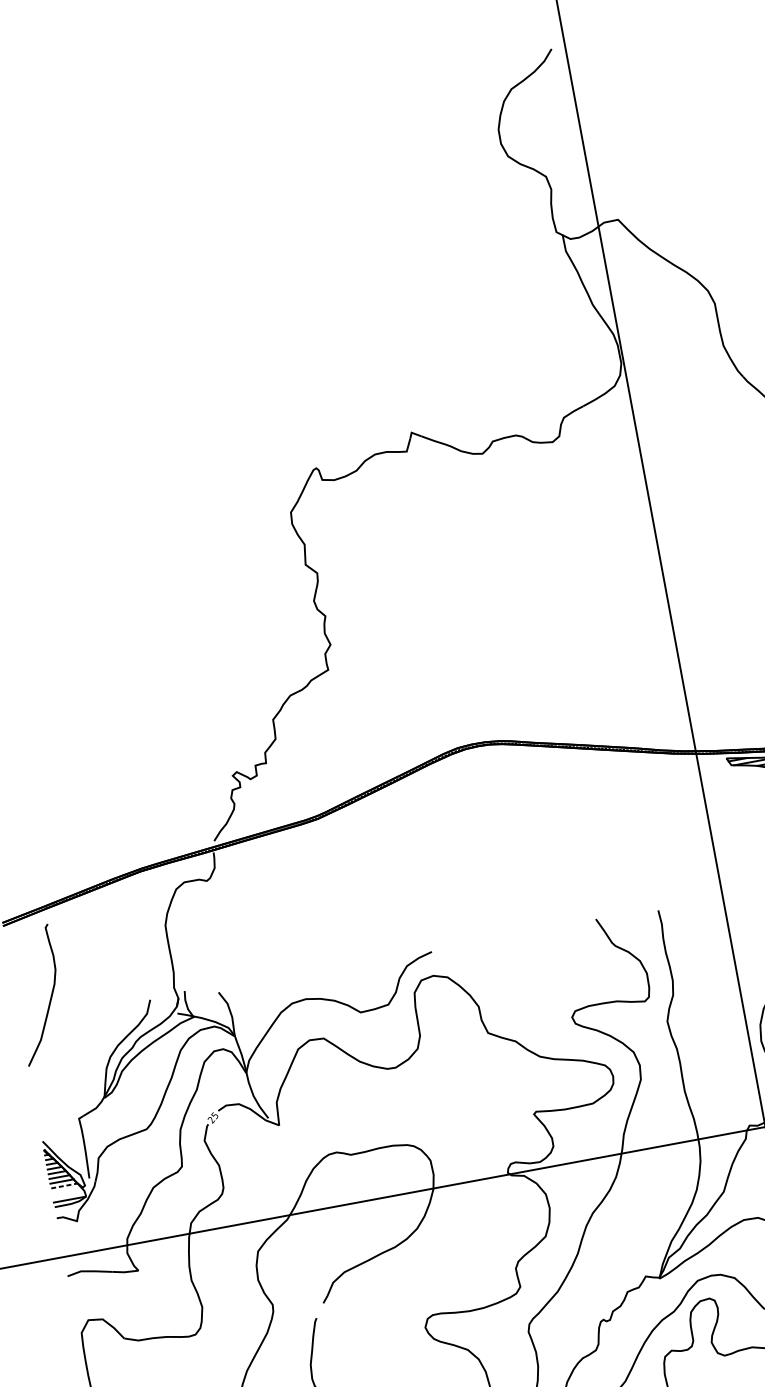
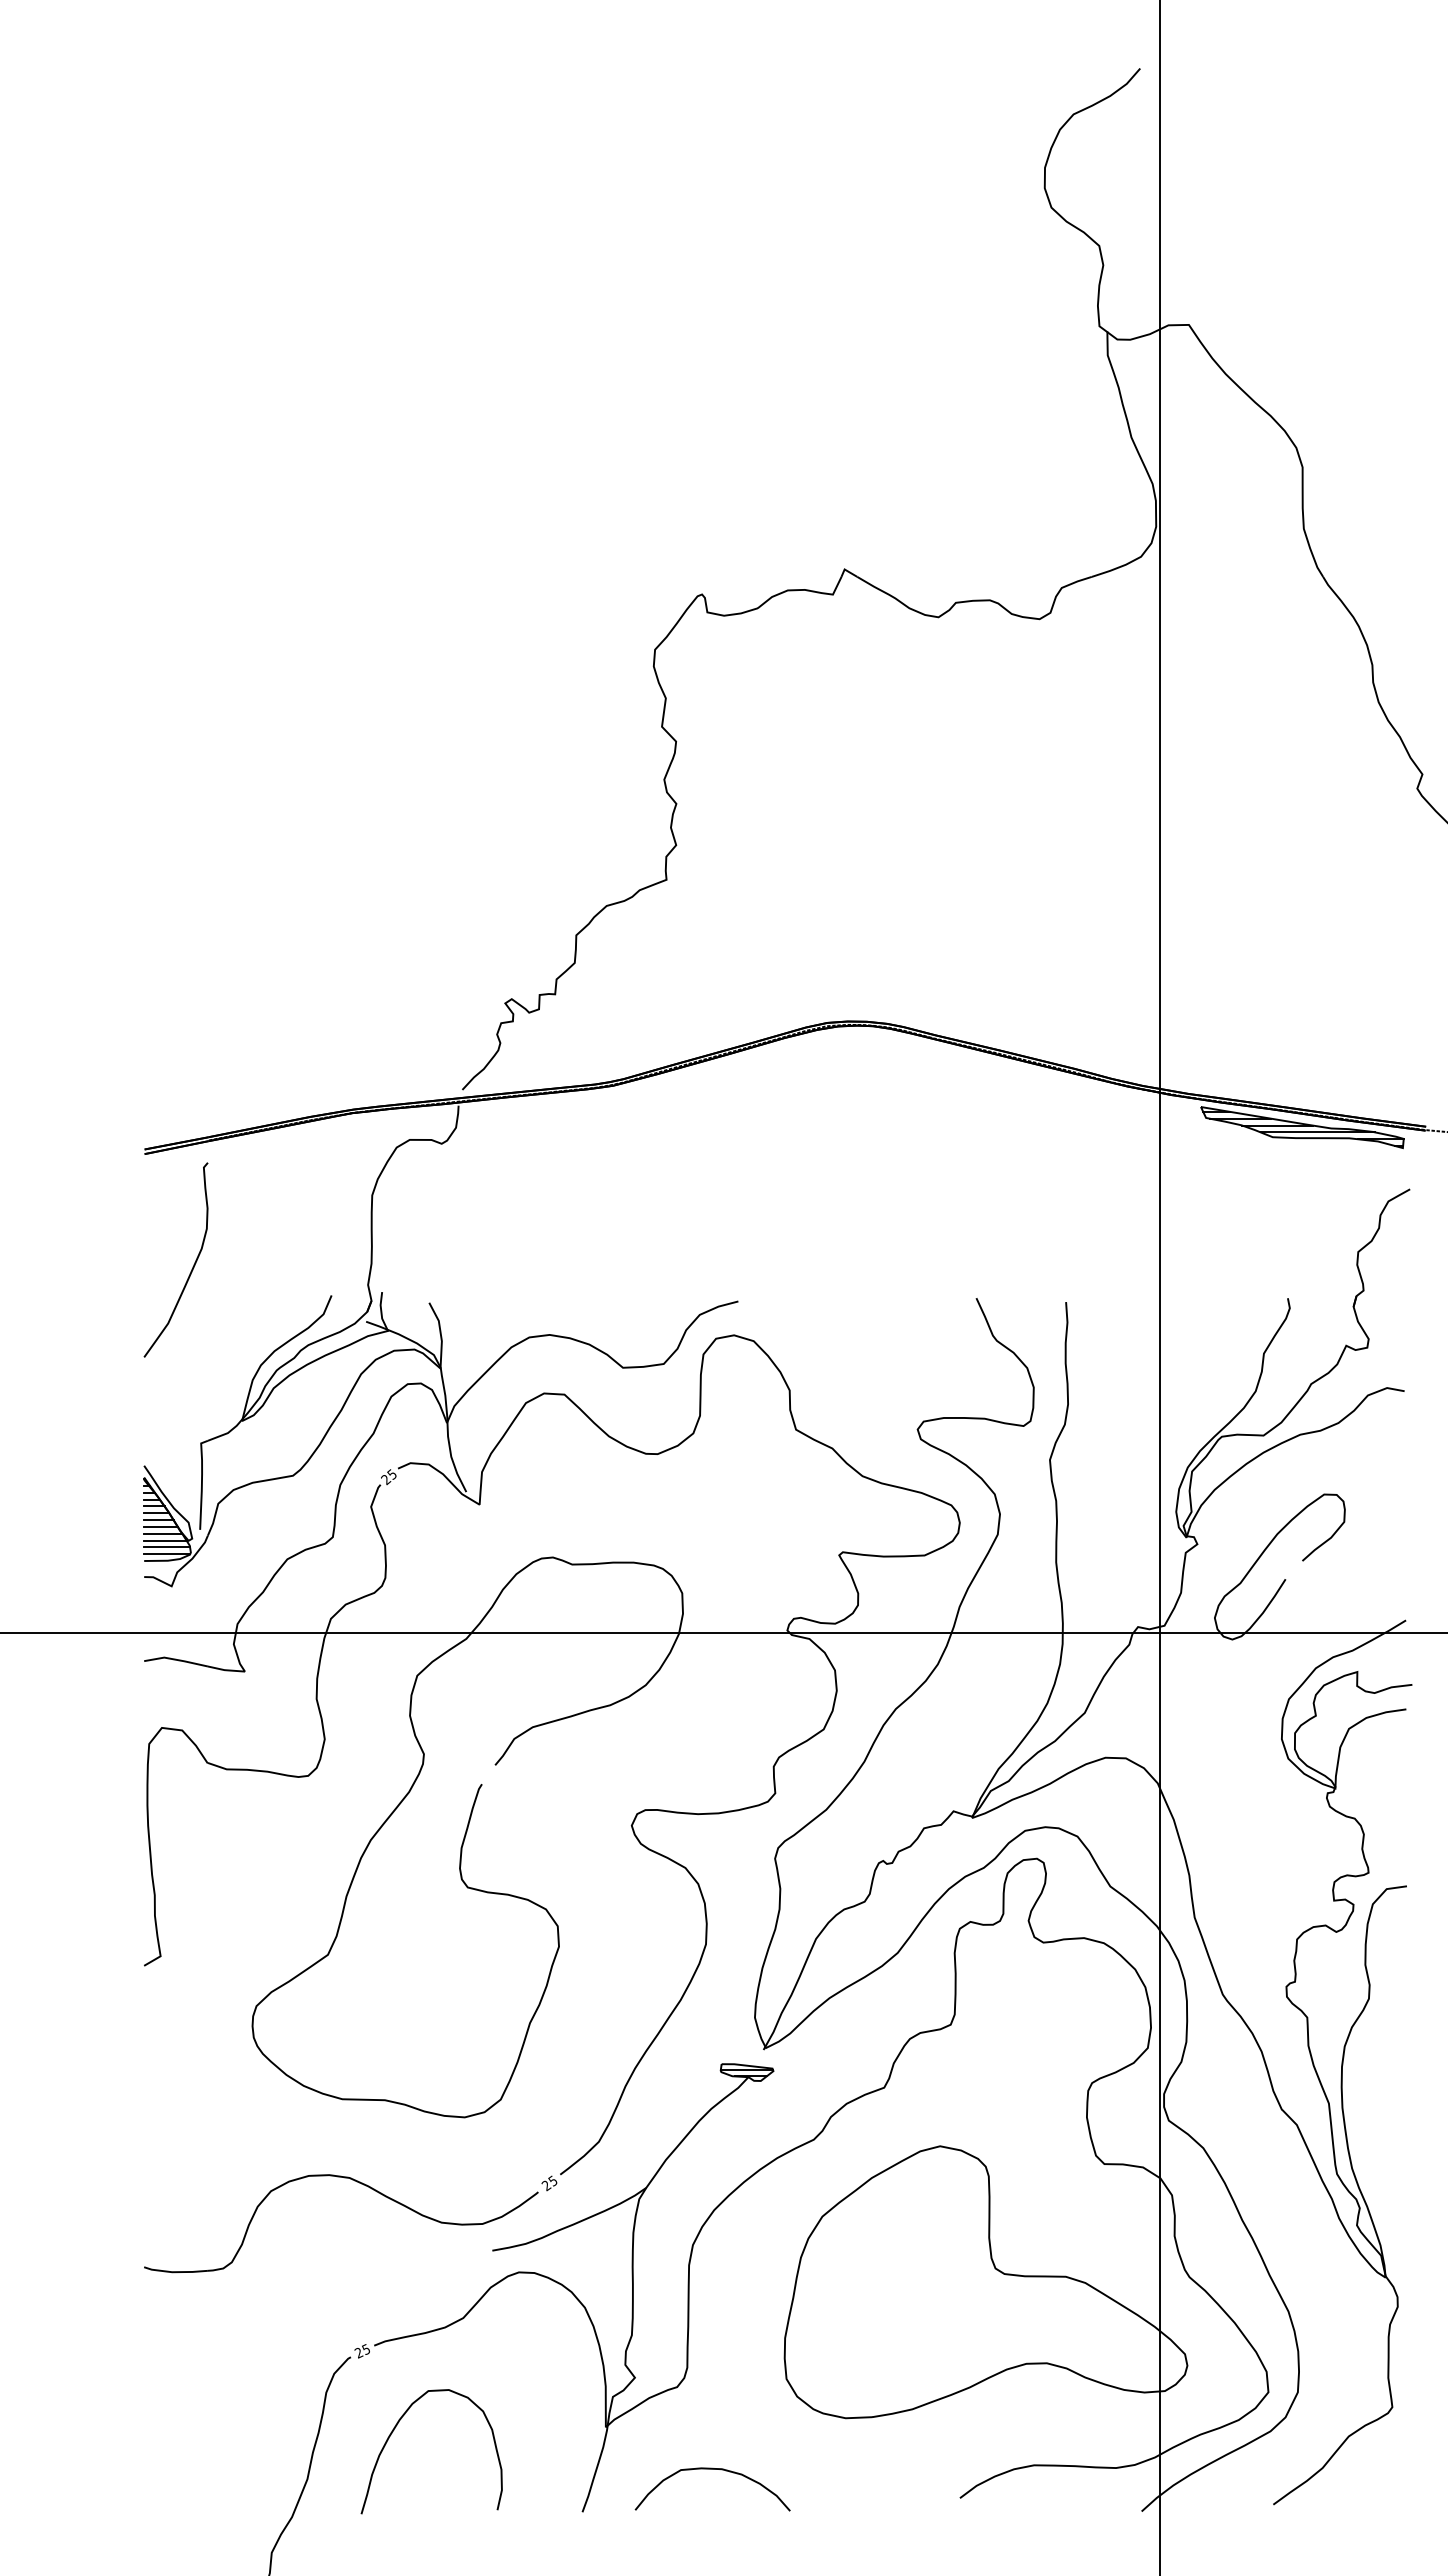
line: (64, 1185) -> (163, 1533), dashed -> solid
line: (66, 1190) -> (165, 1540), added
line: (69, 1194) -> (167, 1547), added

